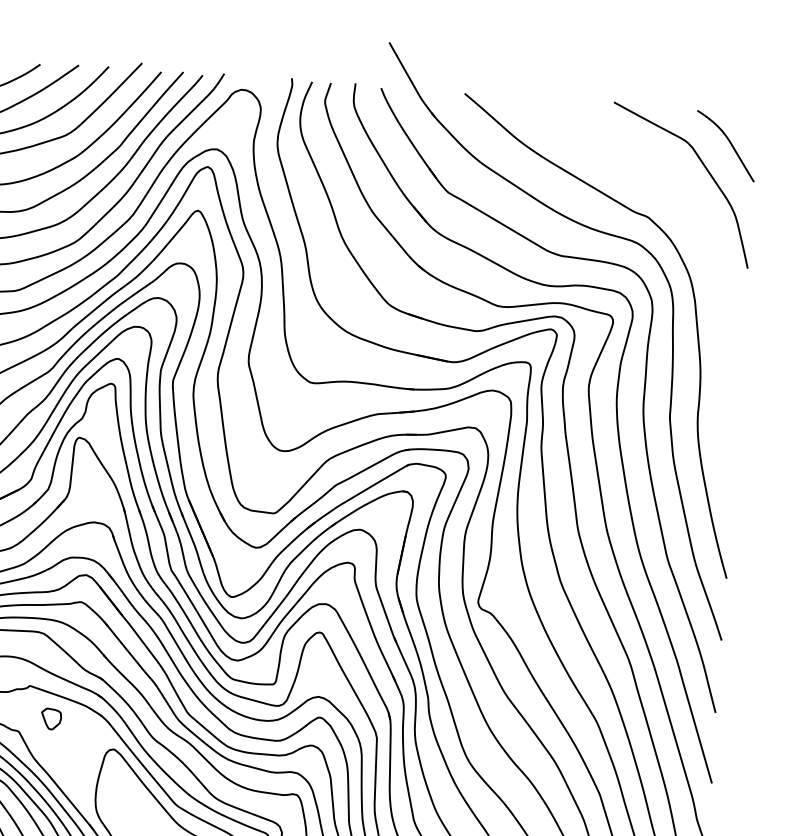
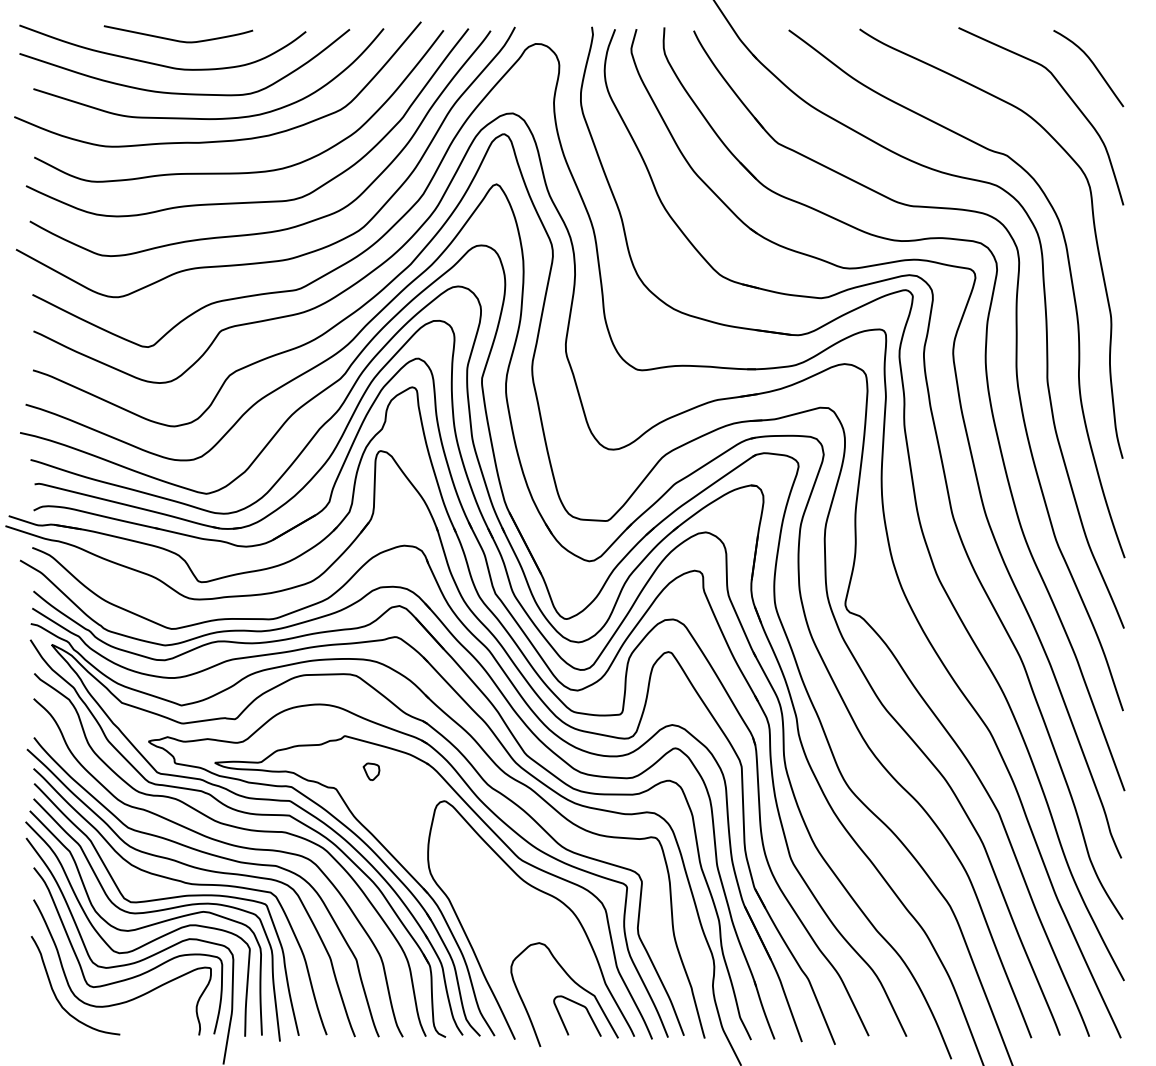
curve: (719, 287) -> (1093, 228), added
part: (51, 718) -> (371, 771), size x0.71

